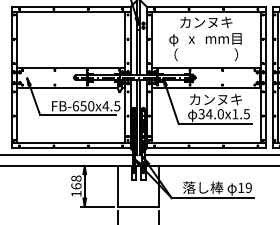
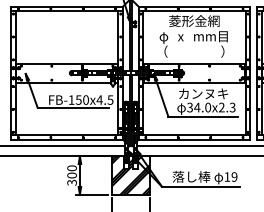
text: (205, 22) -> (193, 21), カンヌキ -> 菱形金網
text: (75, 106) -> (71, 100), FB-650x4.5 -> FB-150x4.5
text: (240, 114) -> (226, 107), 34.0x1.5 -> 34.0x2.3
text: (76, 186) -> (72, 175), 168 -> 300
hatch: (138, 186) -> (130, 175), added

